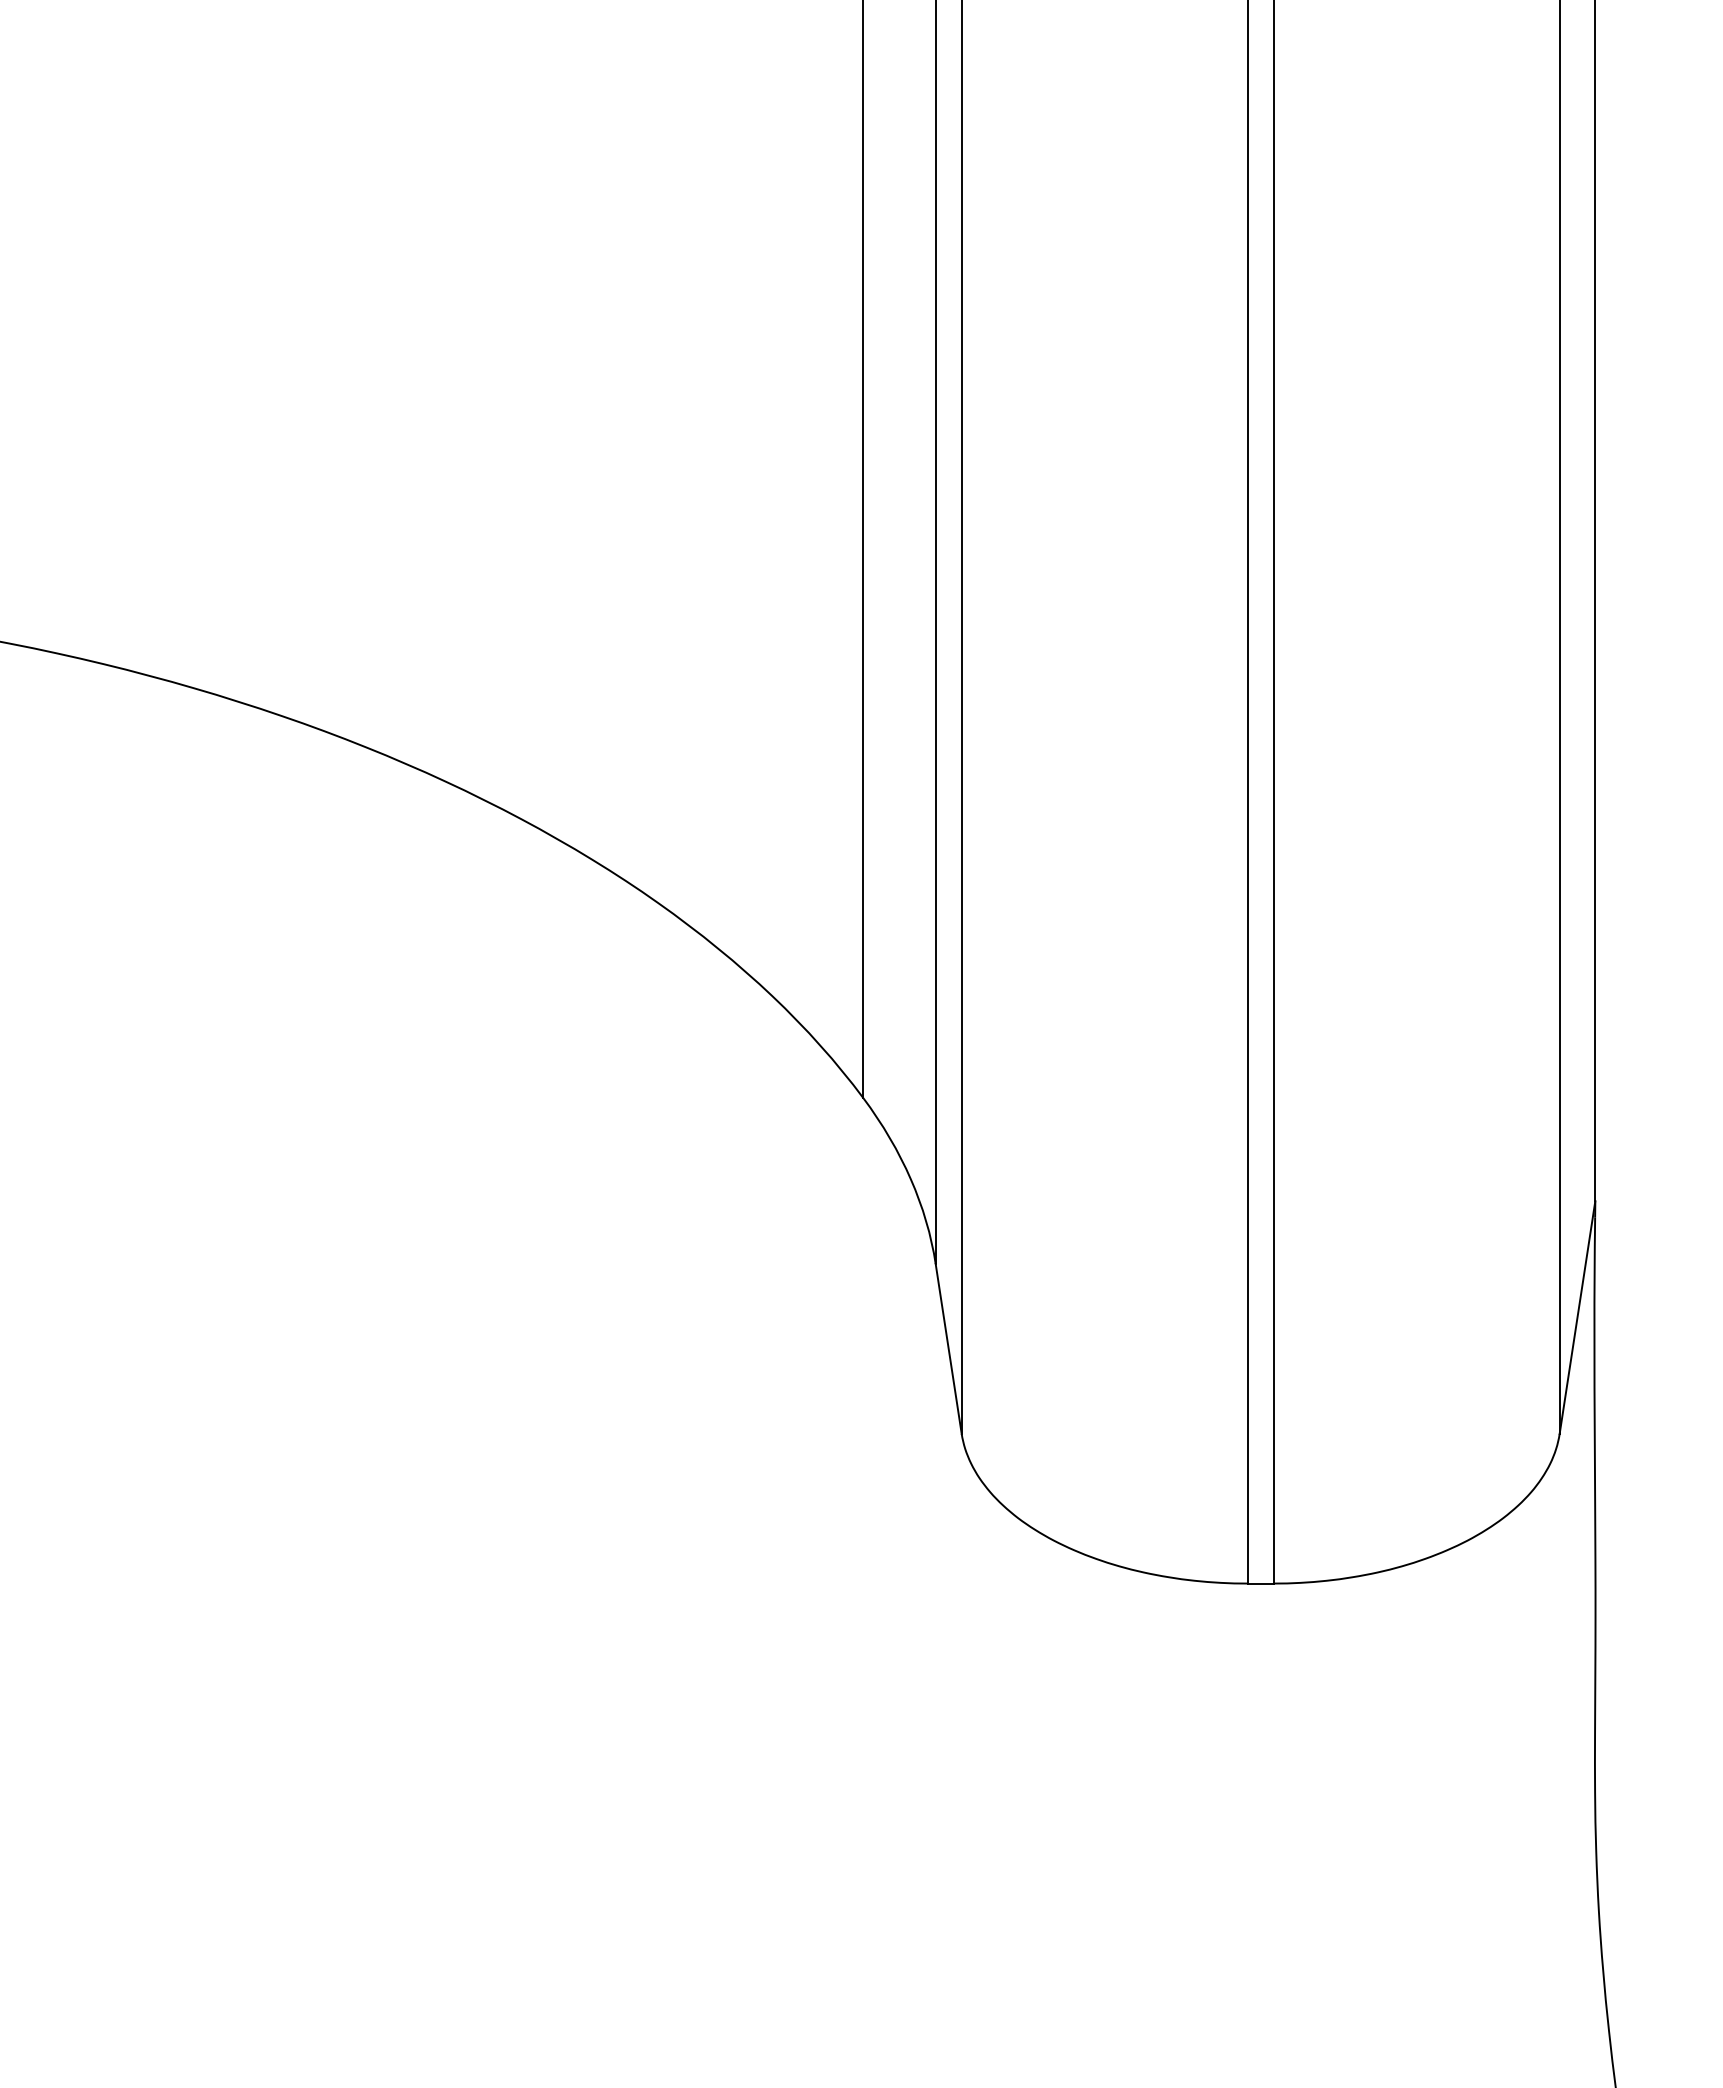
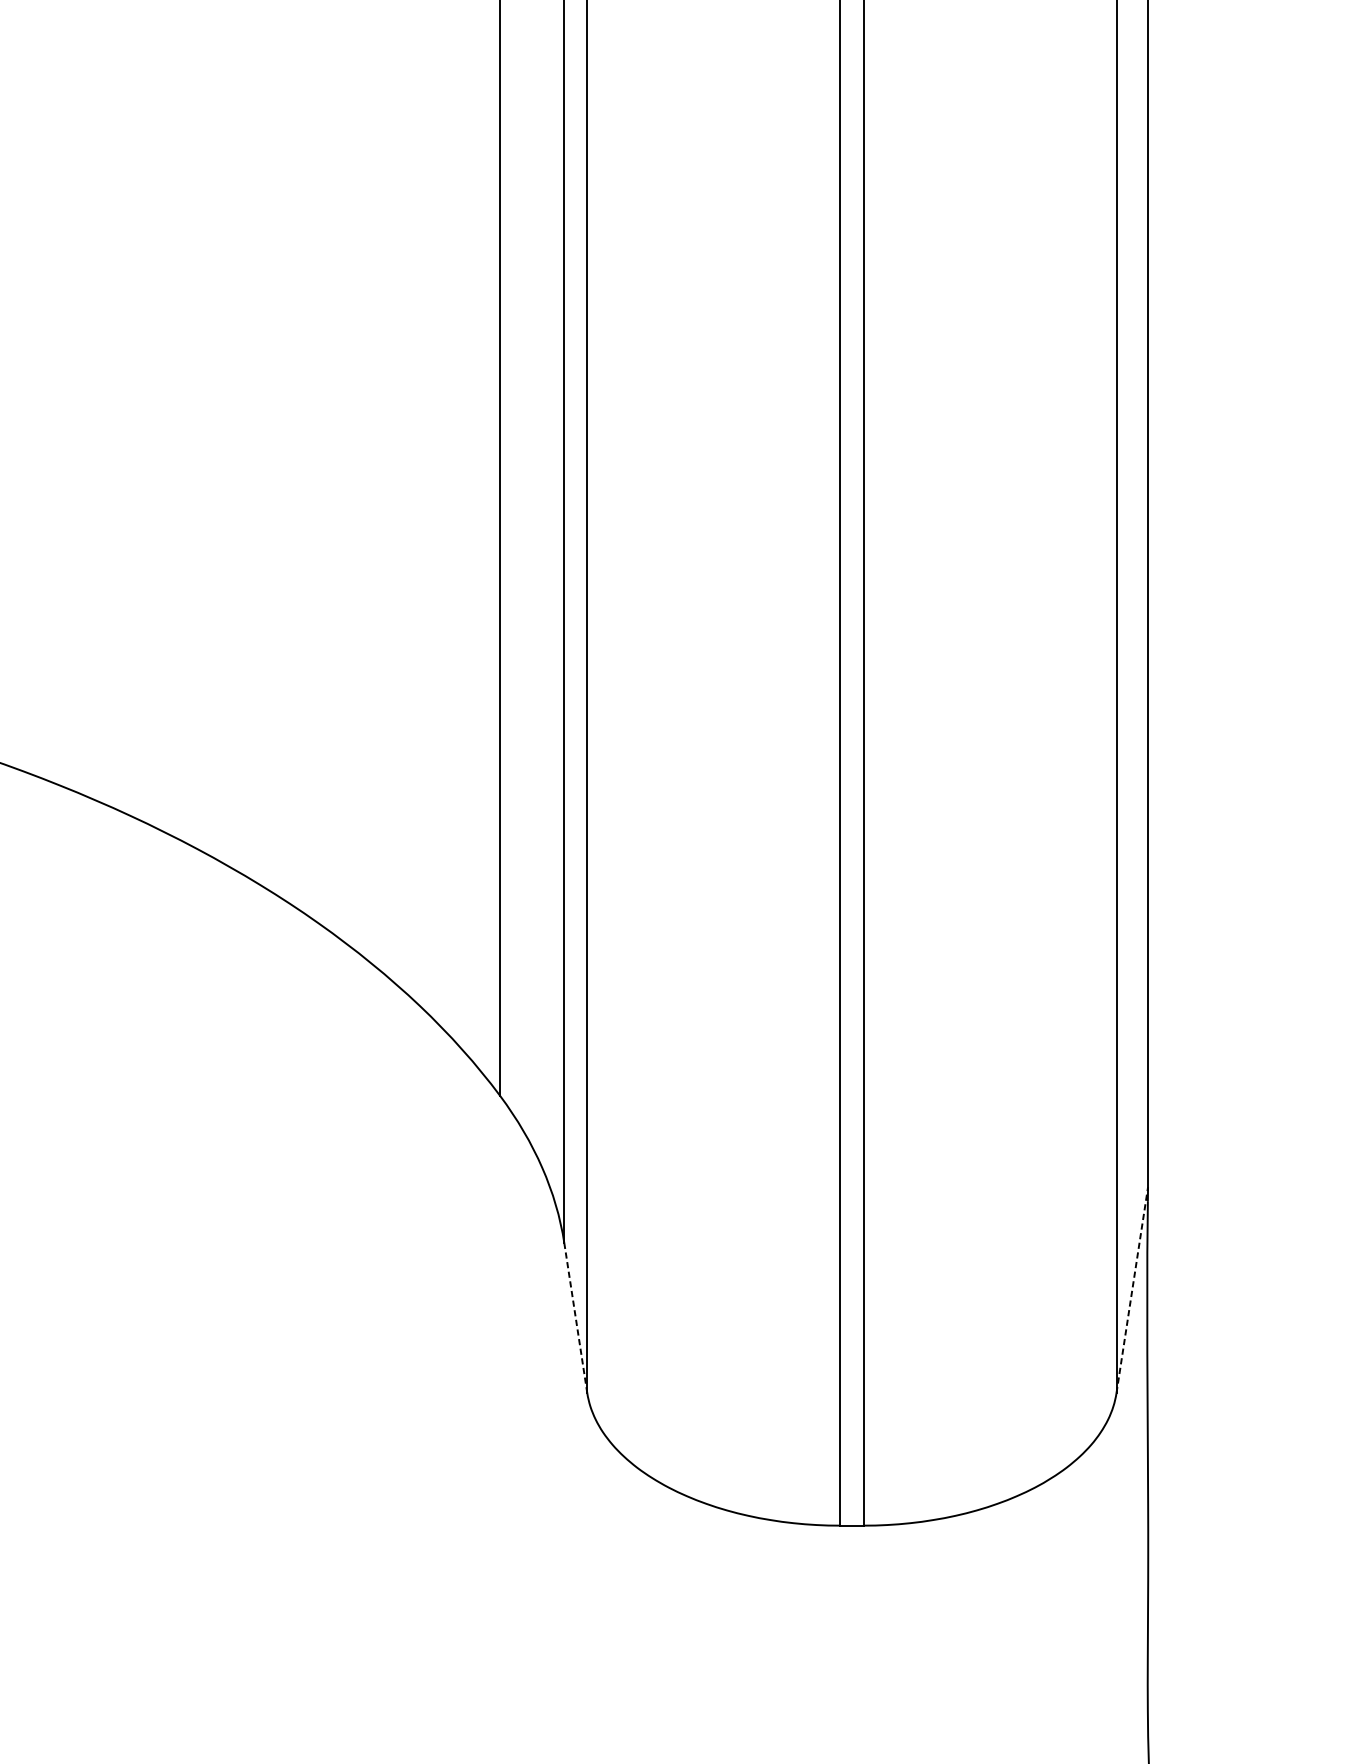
line: (1577, 1317) -> (1132, 1290), solid -> dashed
line: (948, 1348) -> (575, 1317), solid -> dashed

